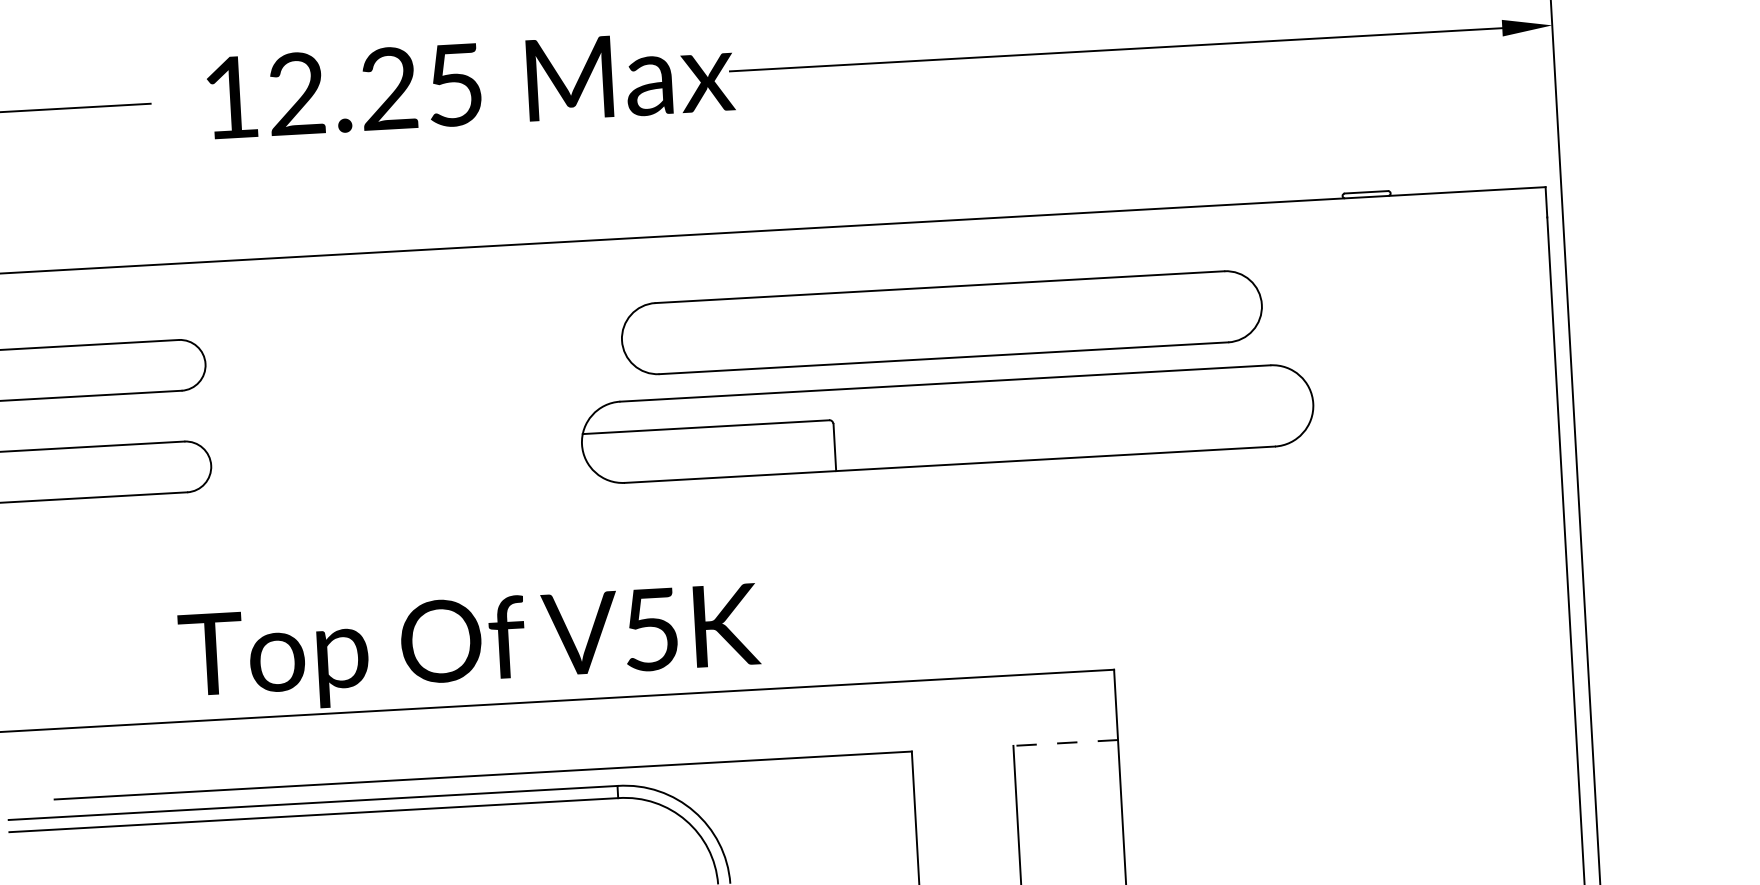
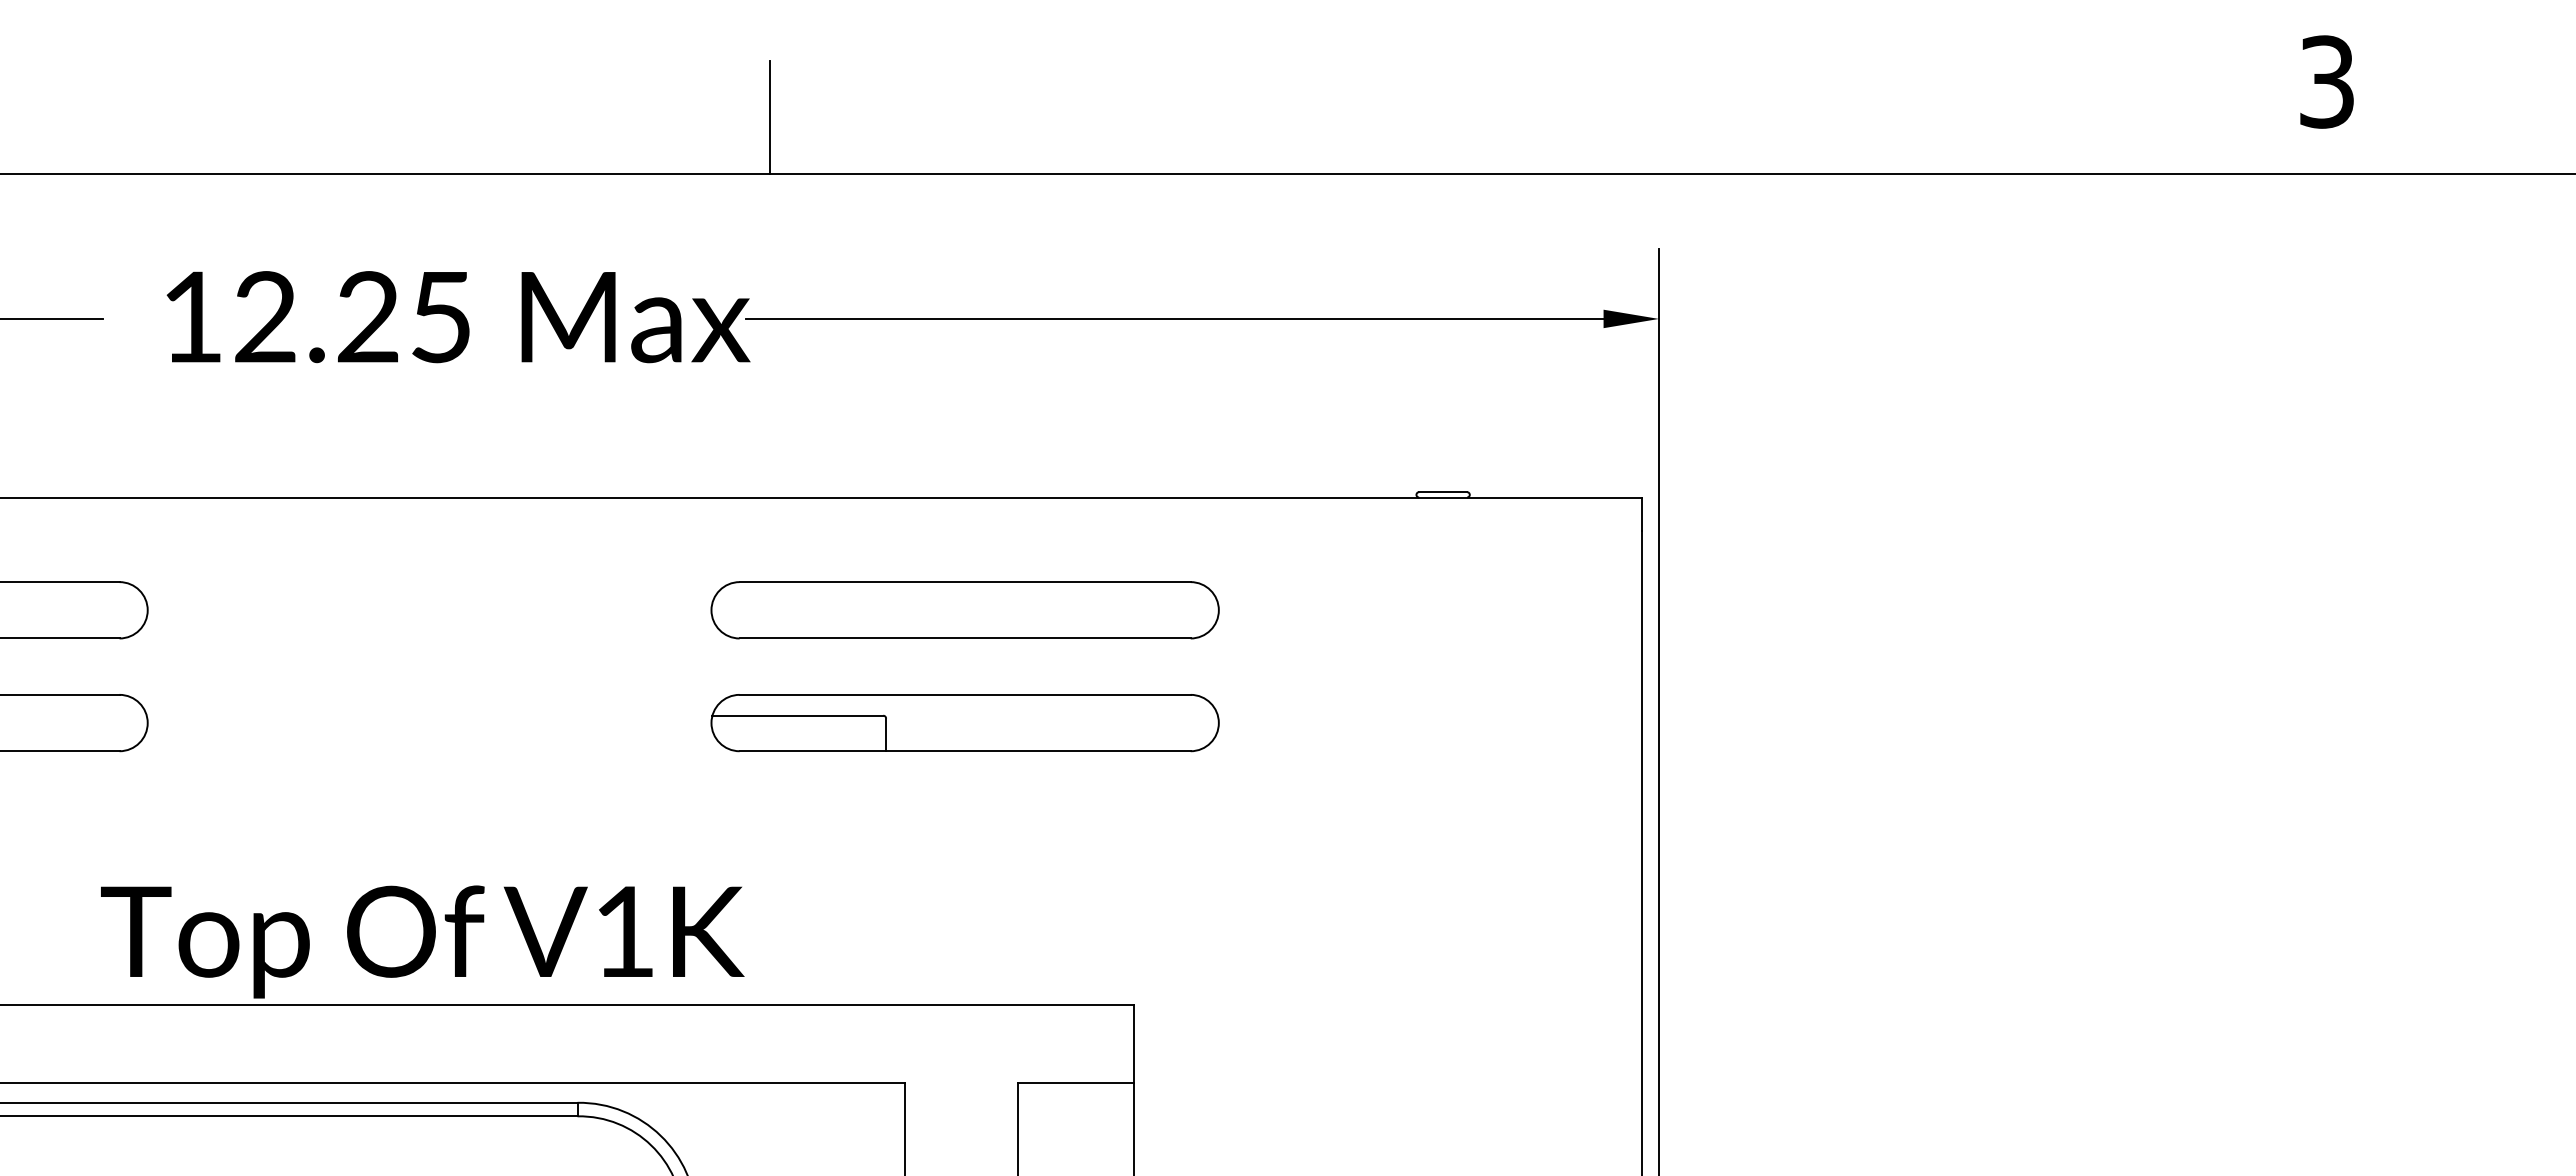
part: (941, 323) -> (964, 610), size x0.71
part: (946, 424) -> (964, 723), size x0.62
text: (650, 629) -> (623, 931), V5K -> V1K
line: (1065, 742) -> (1075, 1082), dashed -> solid

